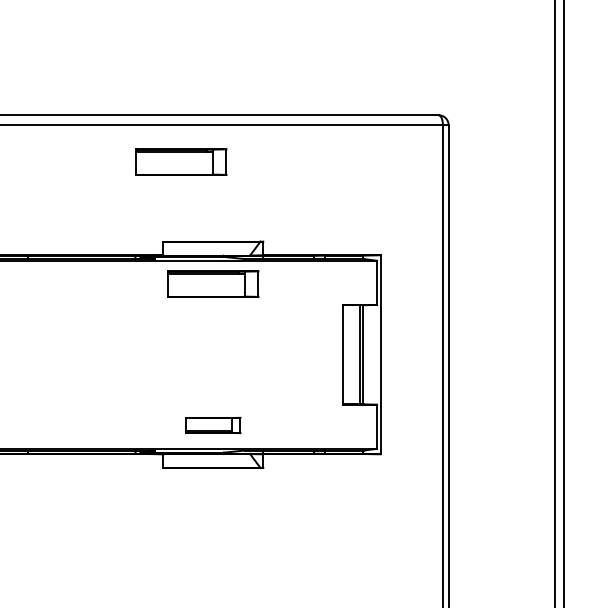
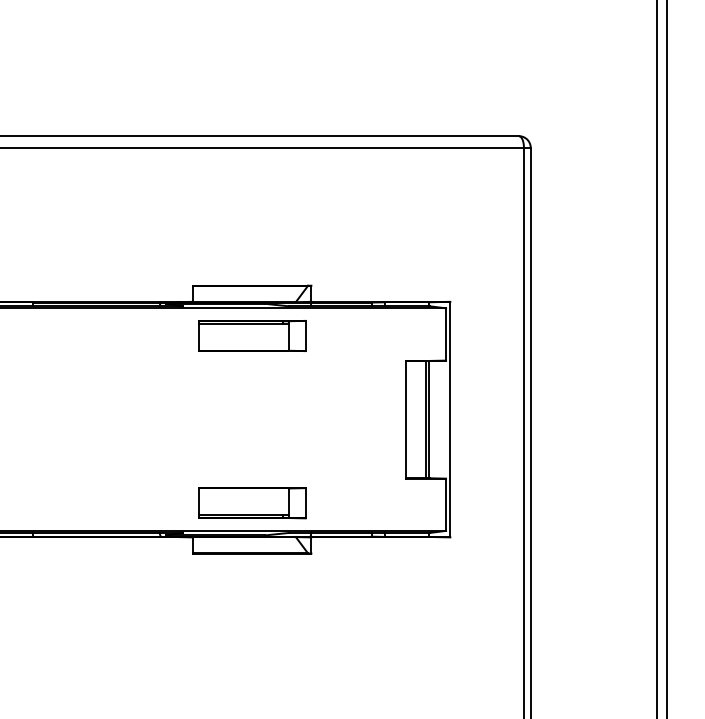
part: (181, 161) -> (214, 190), removed
part: (213, 425) -> (252, 503), size x1.67

